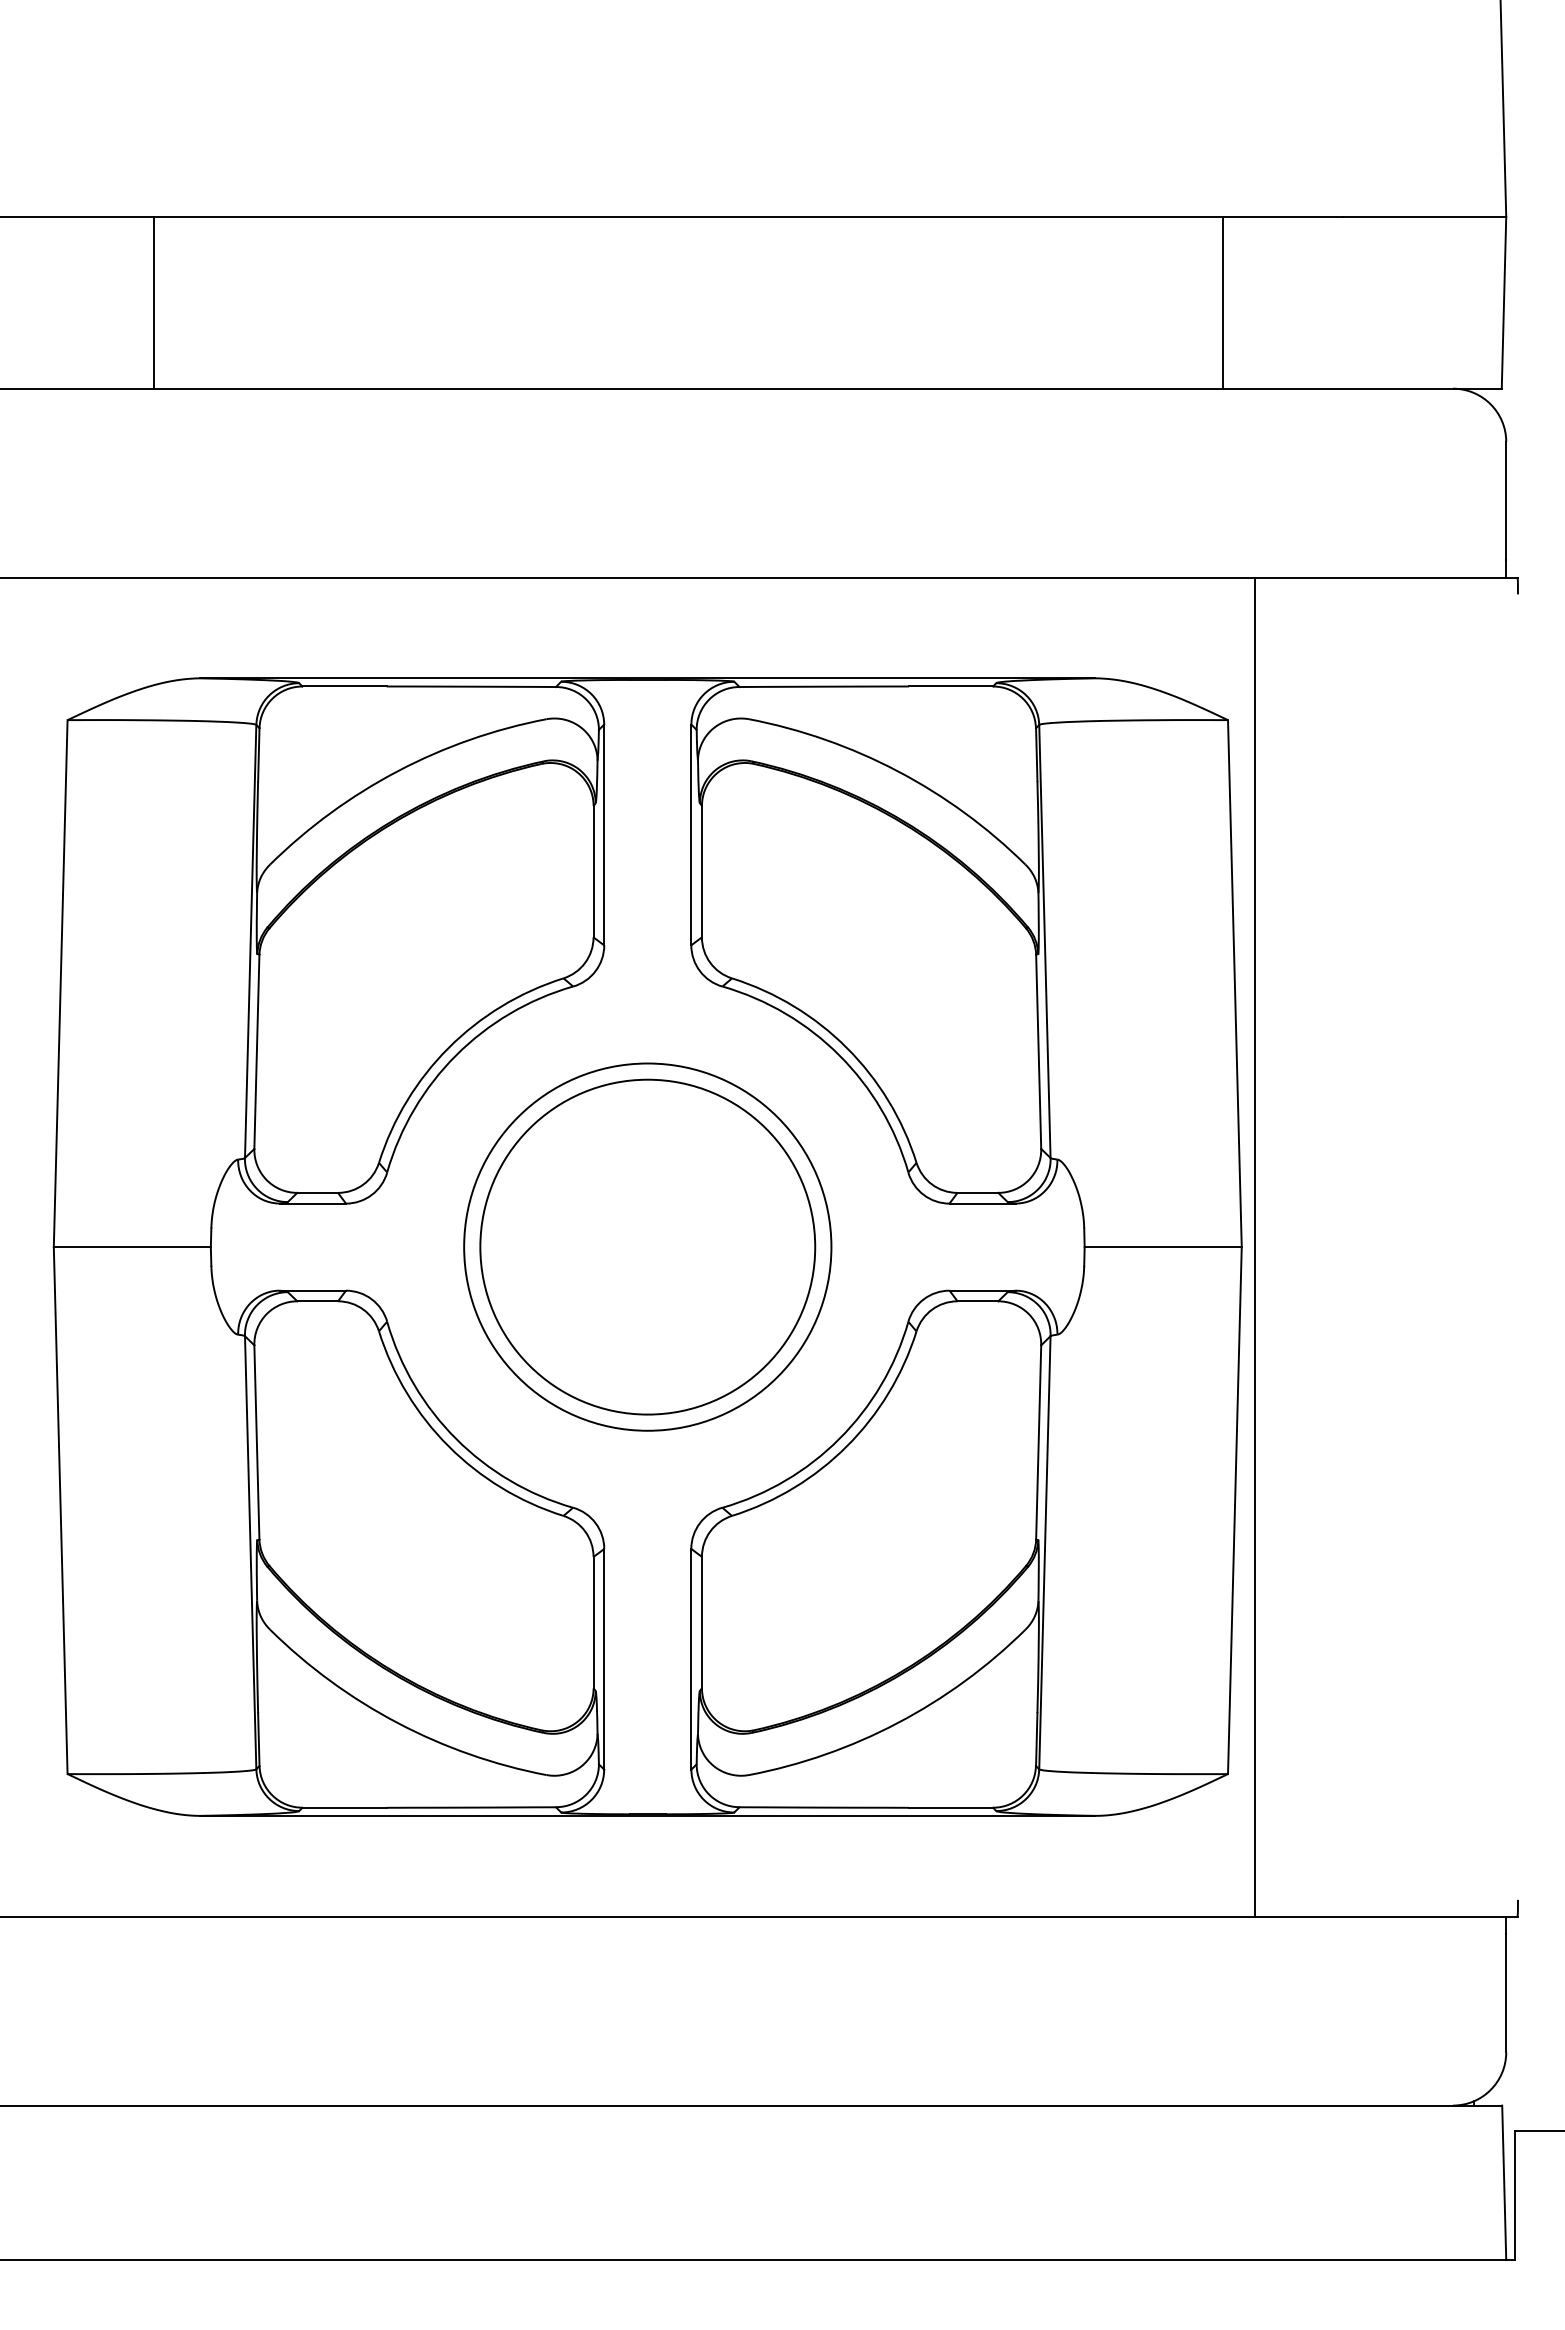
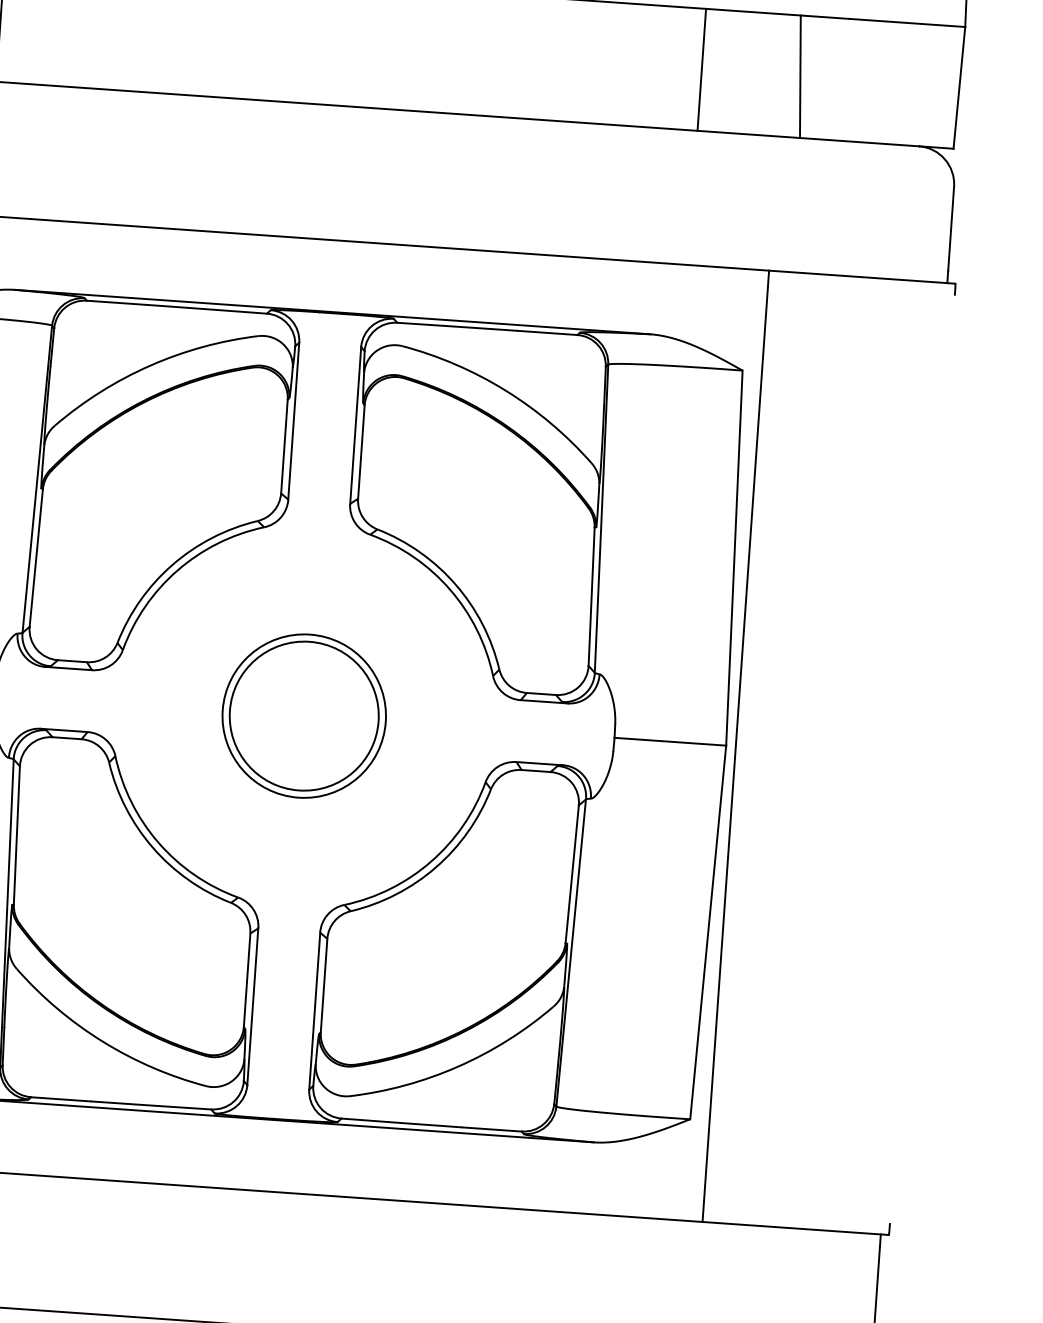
line: (1223, 302) -> (701, 69), moved
line: (1279, 302) -> (799, 76), added
circle: (647, 1246) -> (304, 715), size x0.62
circle: (647, 1246) -> (304, 715), size x0.62

